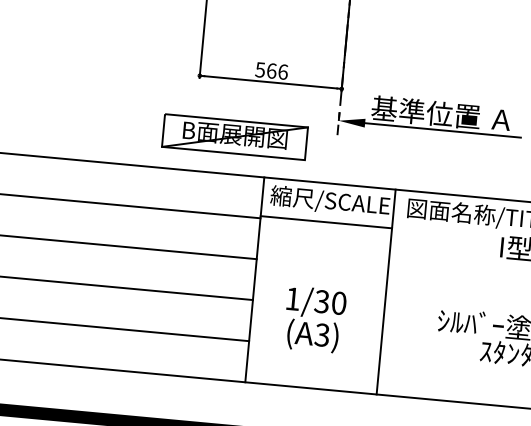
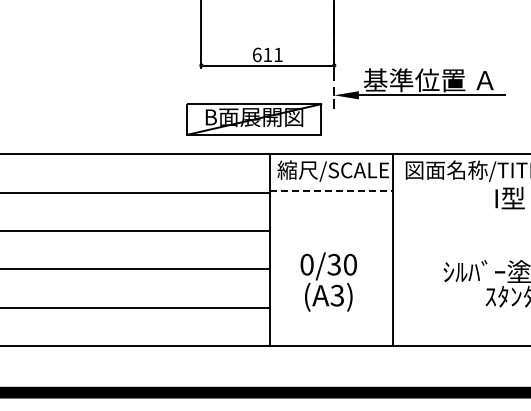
text: (271, 70) -> (267, 54), 566 -> 611
part: (235, 137) -> (254, 119), moved
line: (327, 222) -> (332, 190), solid -> dashed
text: (292, 298) -> (306, 264), 1/30 -> 0/30

